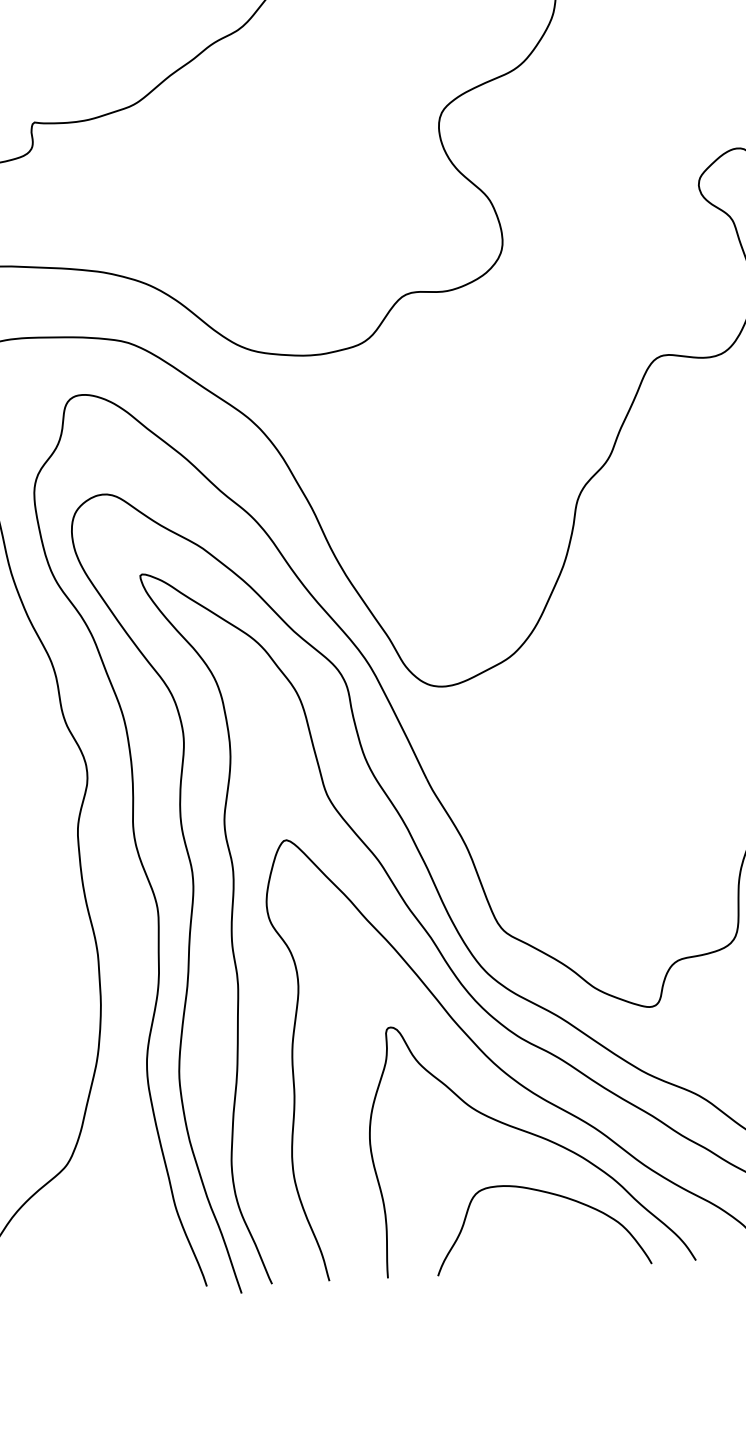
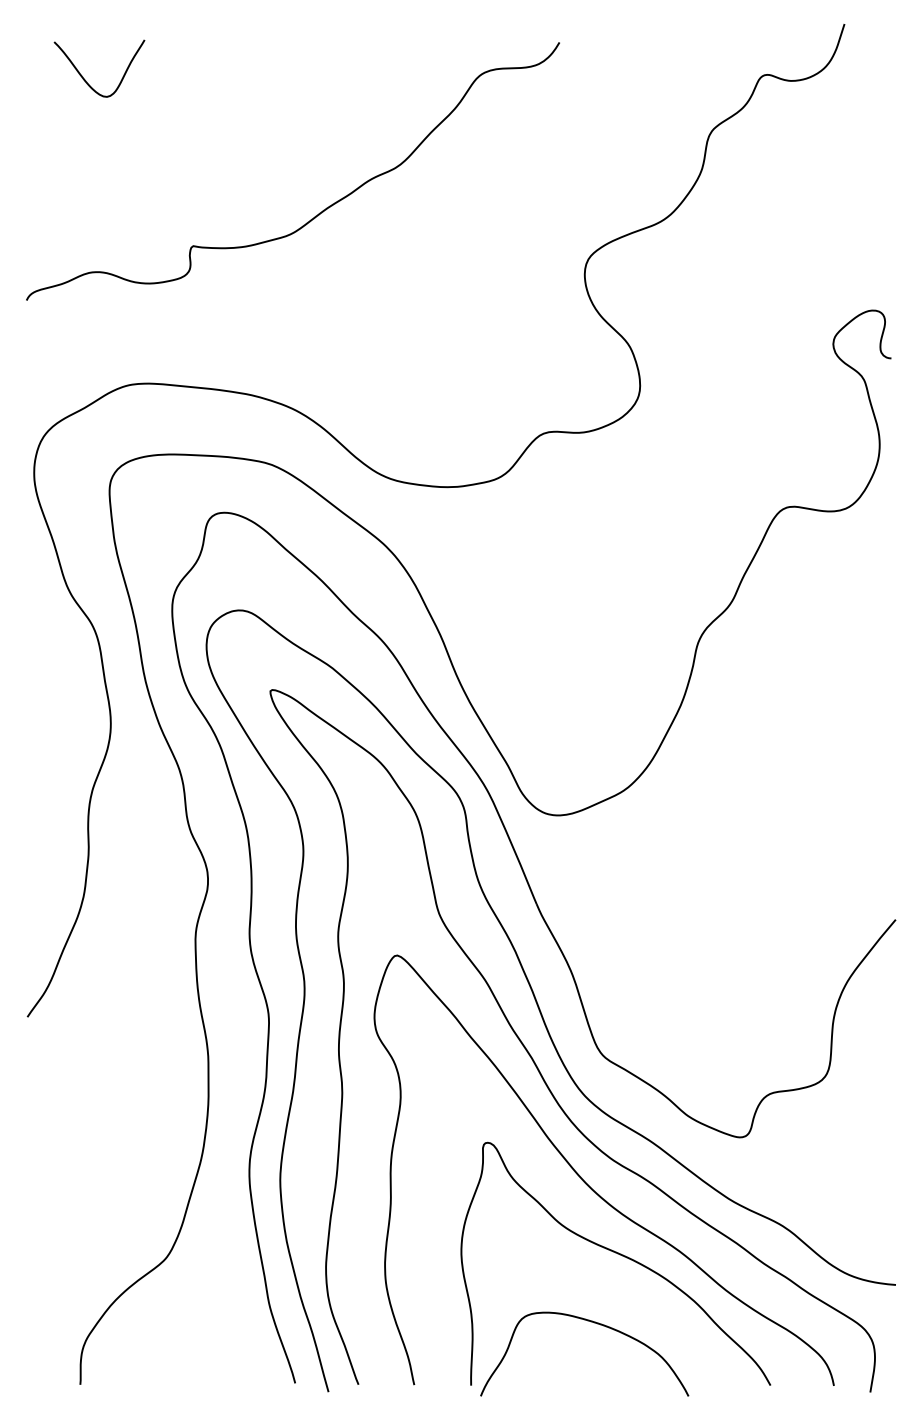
curve: (550, 1194) -> (594, 1323), moved

